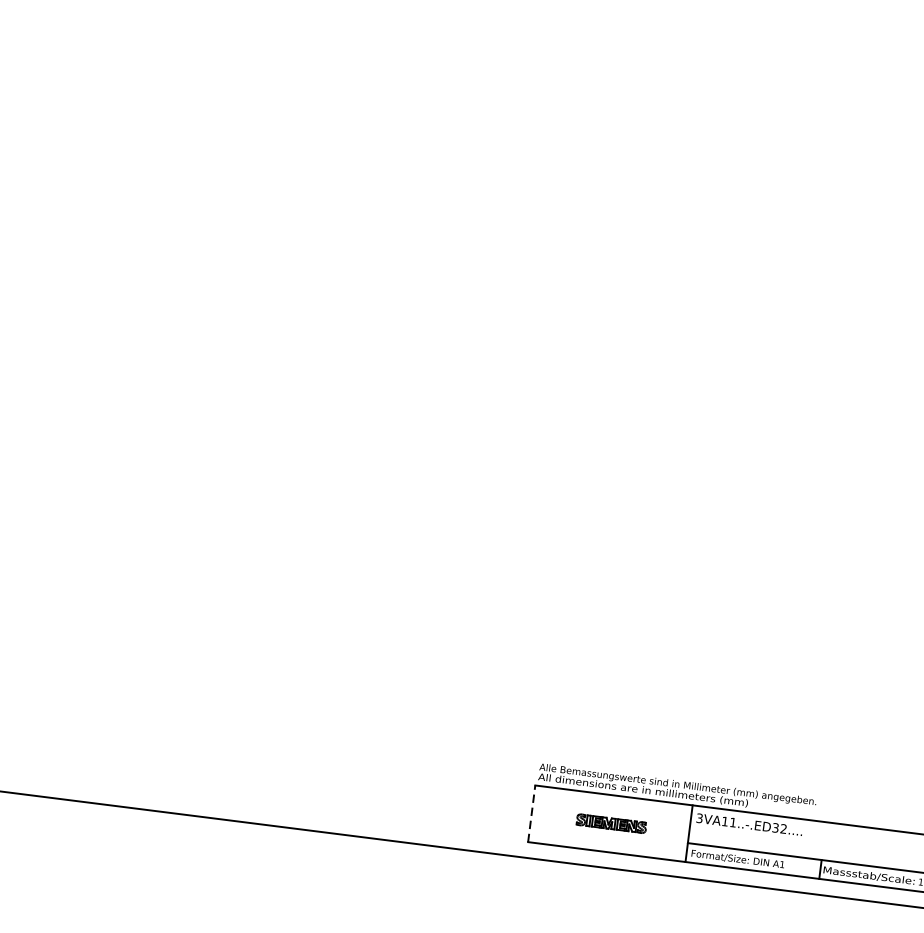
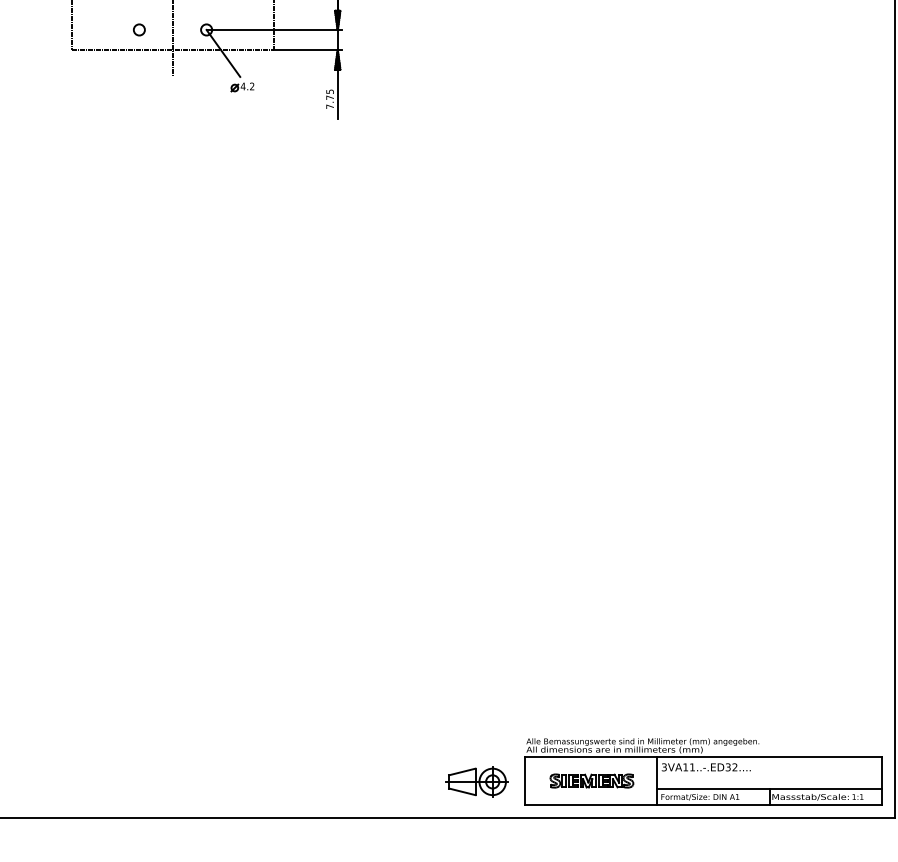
part: (474, 806) -> (476, 781), added
line: (531, 814) -> (524, 781), dashed -> solid
part: (611, 823) -> (591, 780), size x1.43

